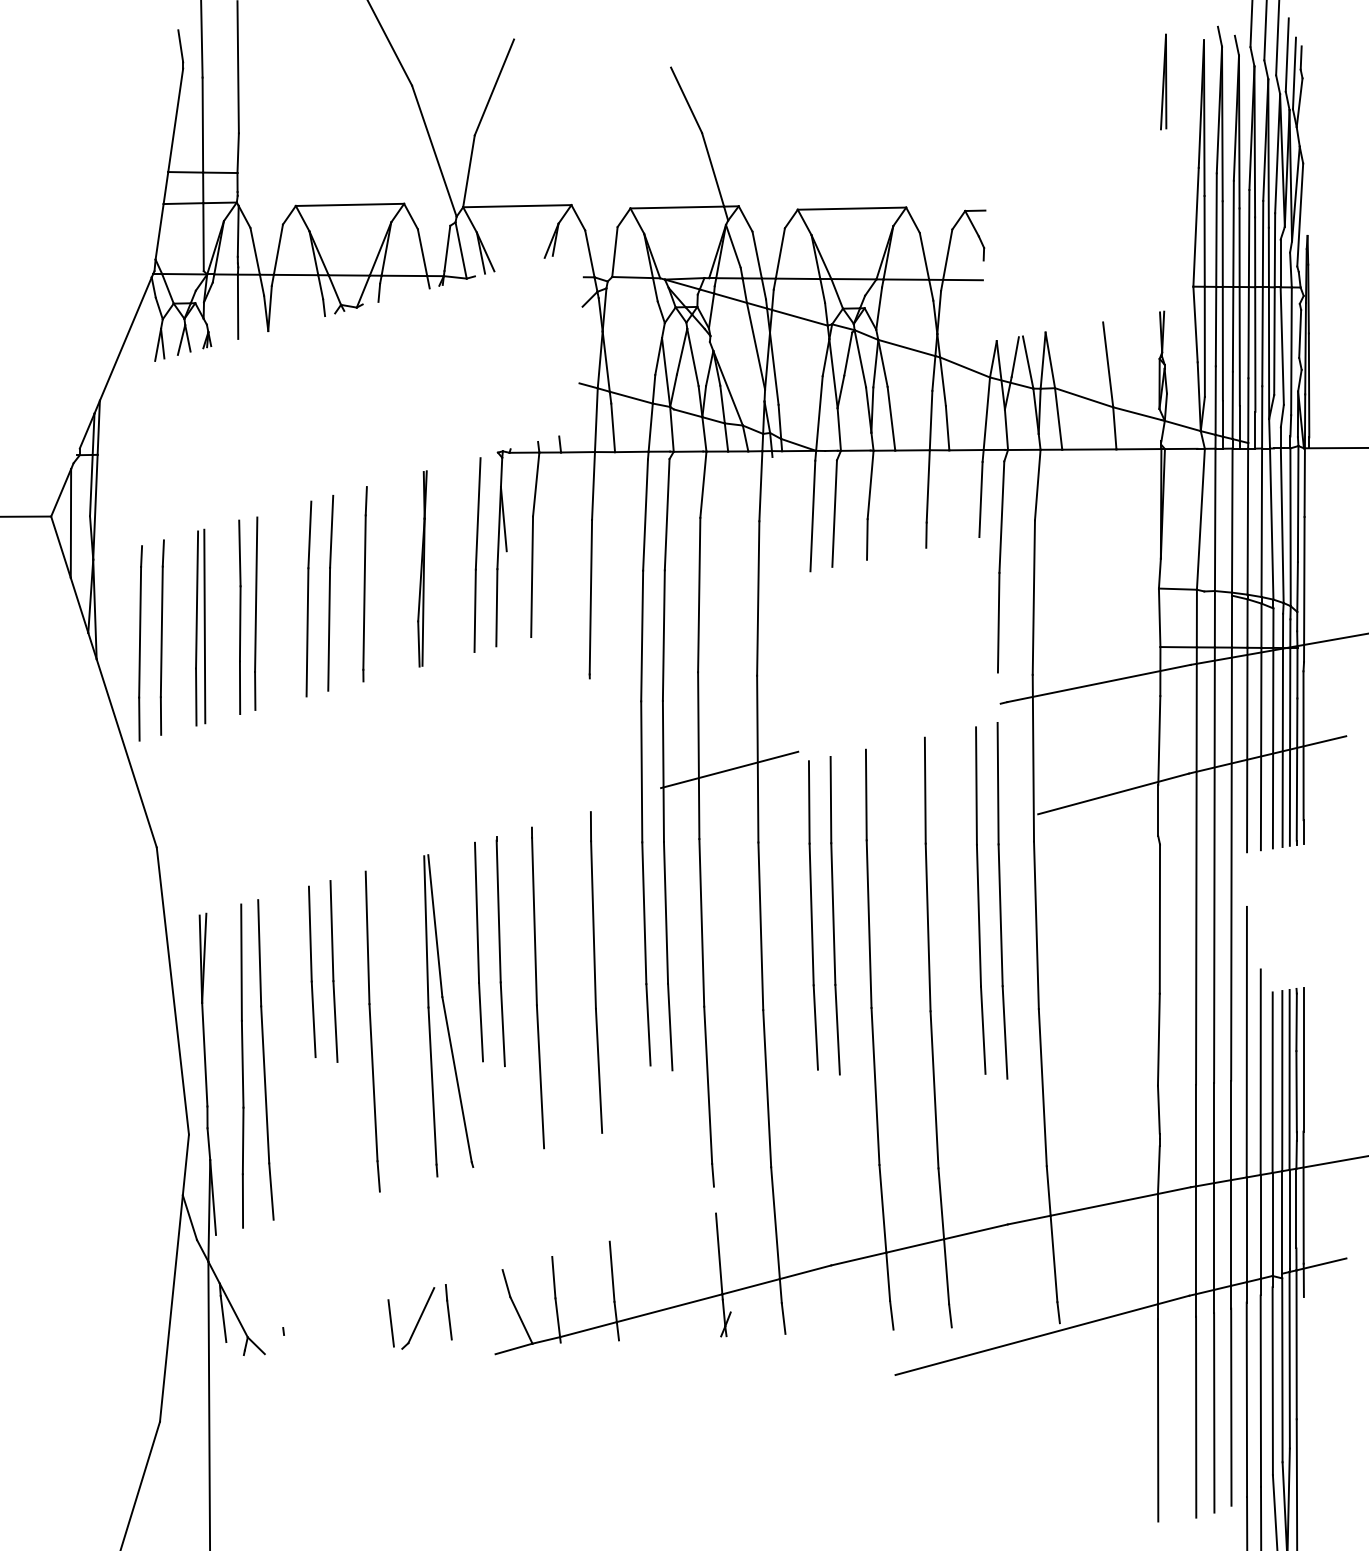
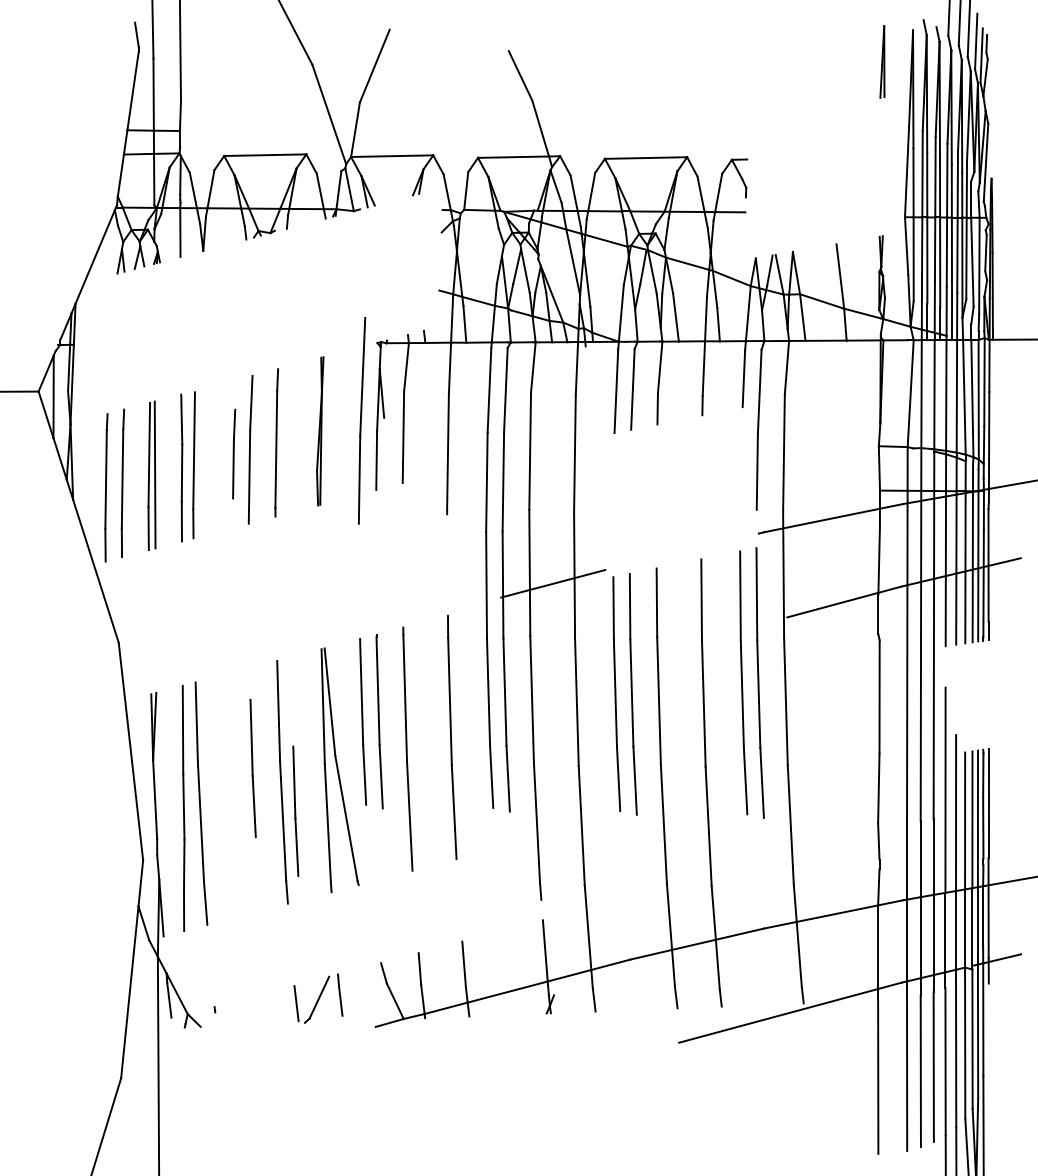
part: (477, 554) -> (361, 420), size x1.4
part: (308, 598) -> (233, 453), size x0.6
line: (312, 971) -> (296, 810), moved
line: (333, 971) -> (252, 768), moved

